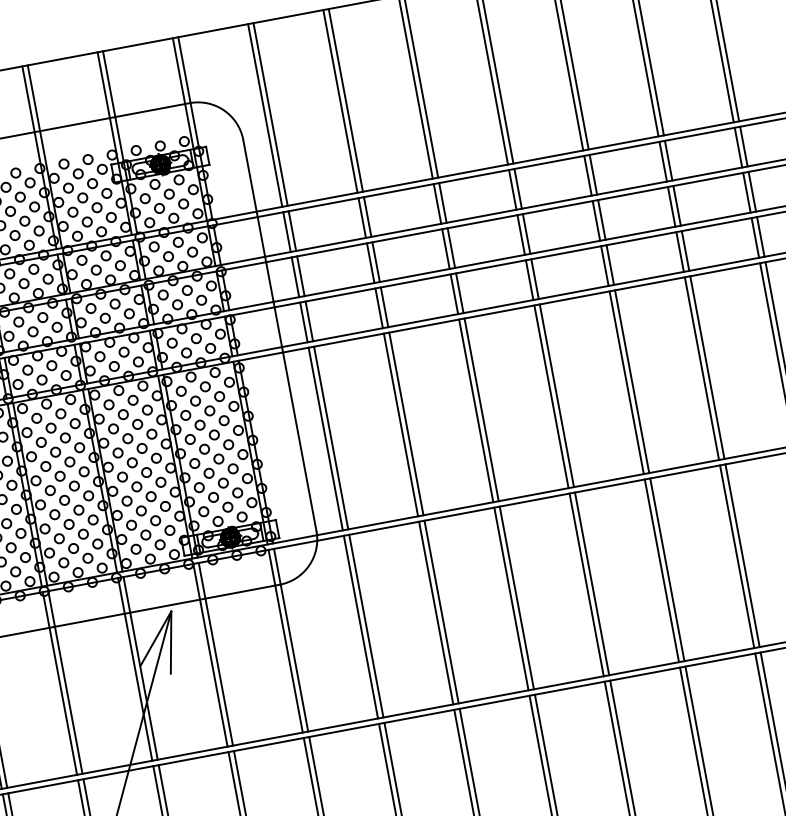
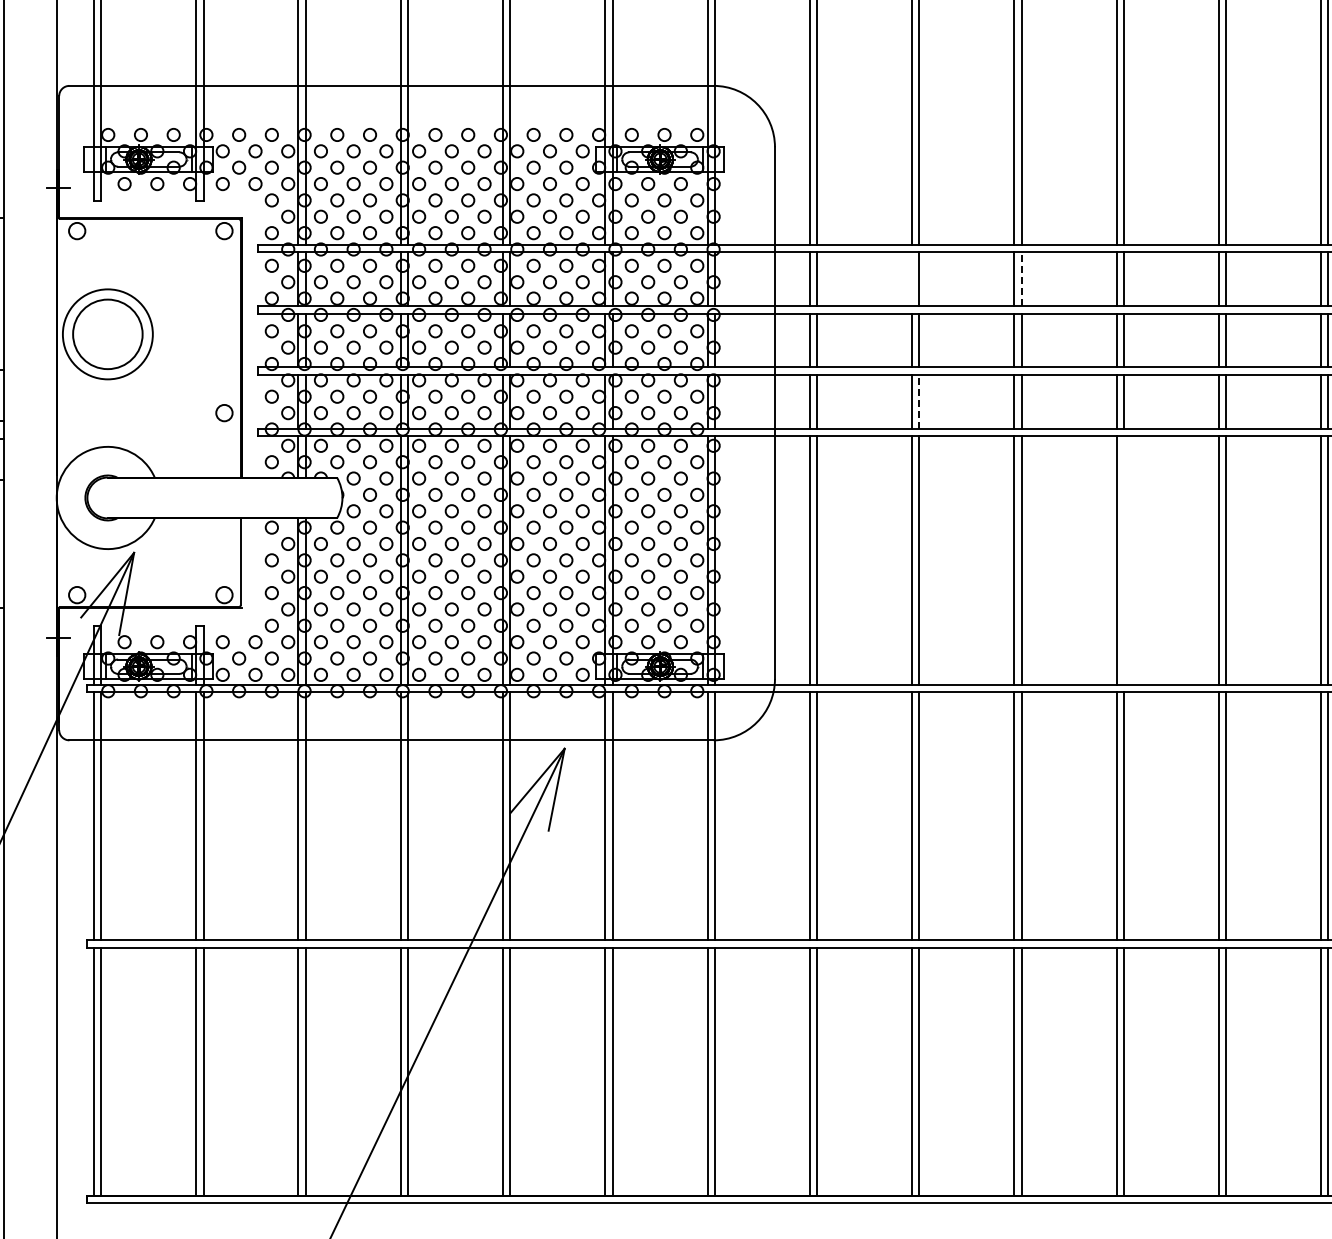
line: (442, 203) -> (1021, 279), solid -> dashed
line: (362, 218) -> (912, 279), removed
line: (384, 307) -> (919, 401), solid -> dashed
line: (556, 395) -> (1123, 560), removed

